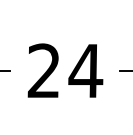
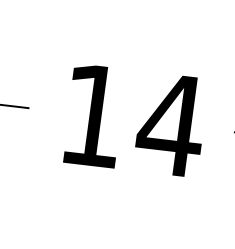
text: (42, 70) -> (90, 114), 24 -> 14

